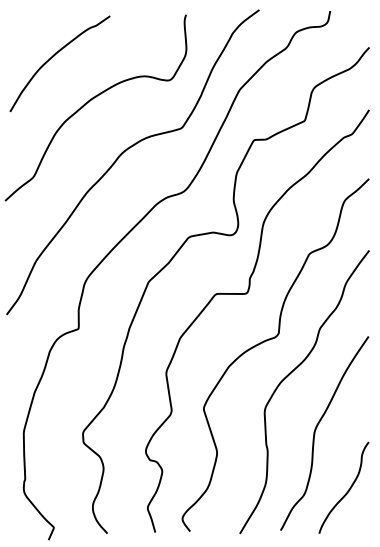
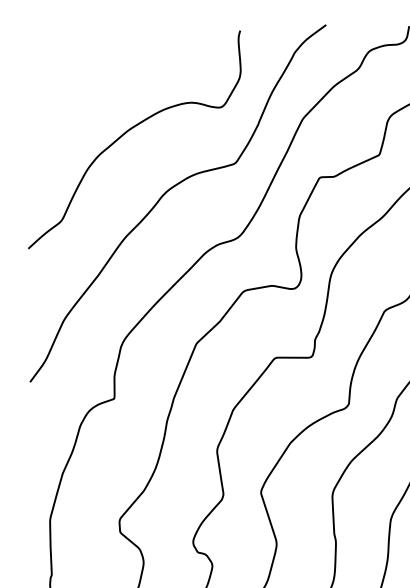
curve: (53, 57) -> (84, 80), removed

